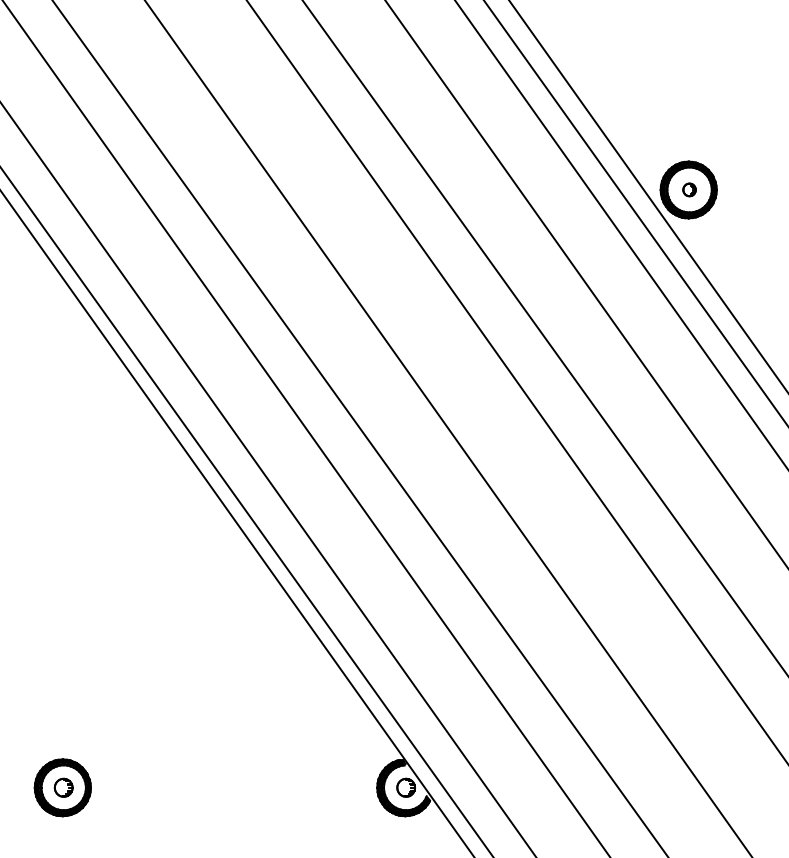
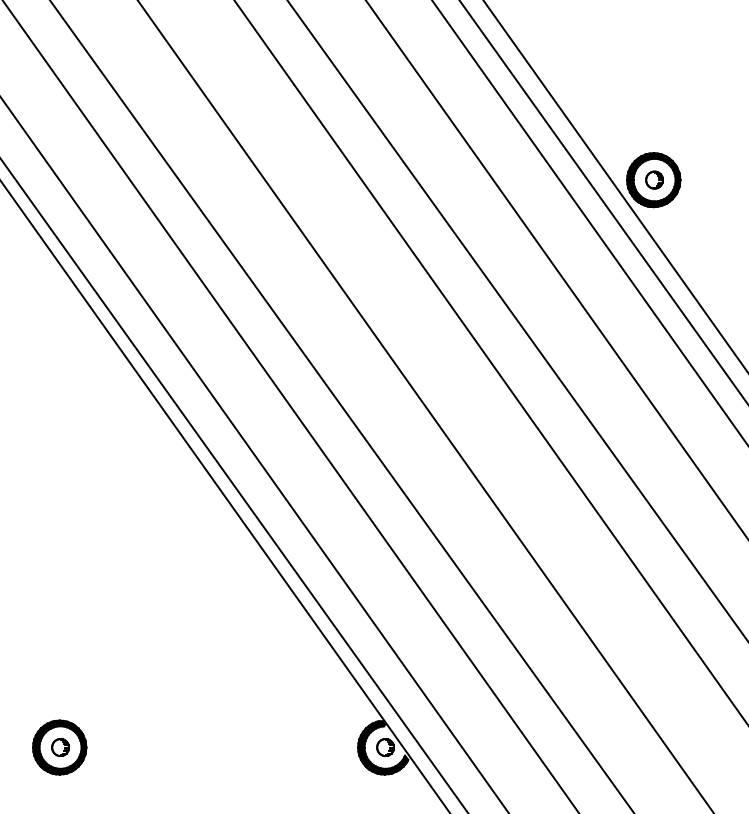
part: (689, 189) -> (654, 179), size x1.43

